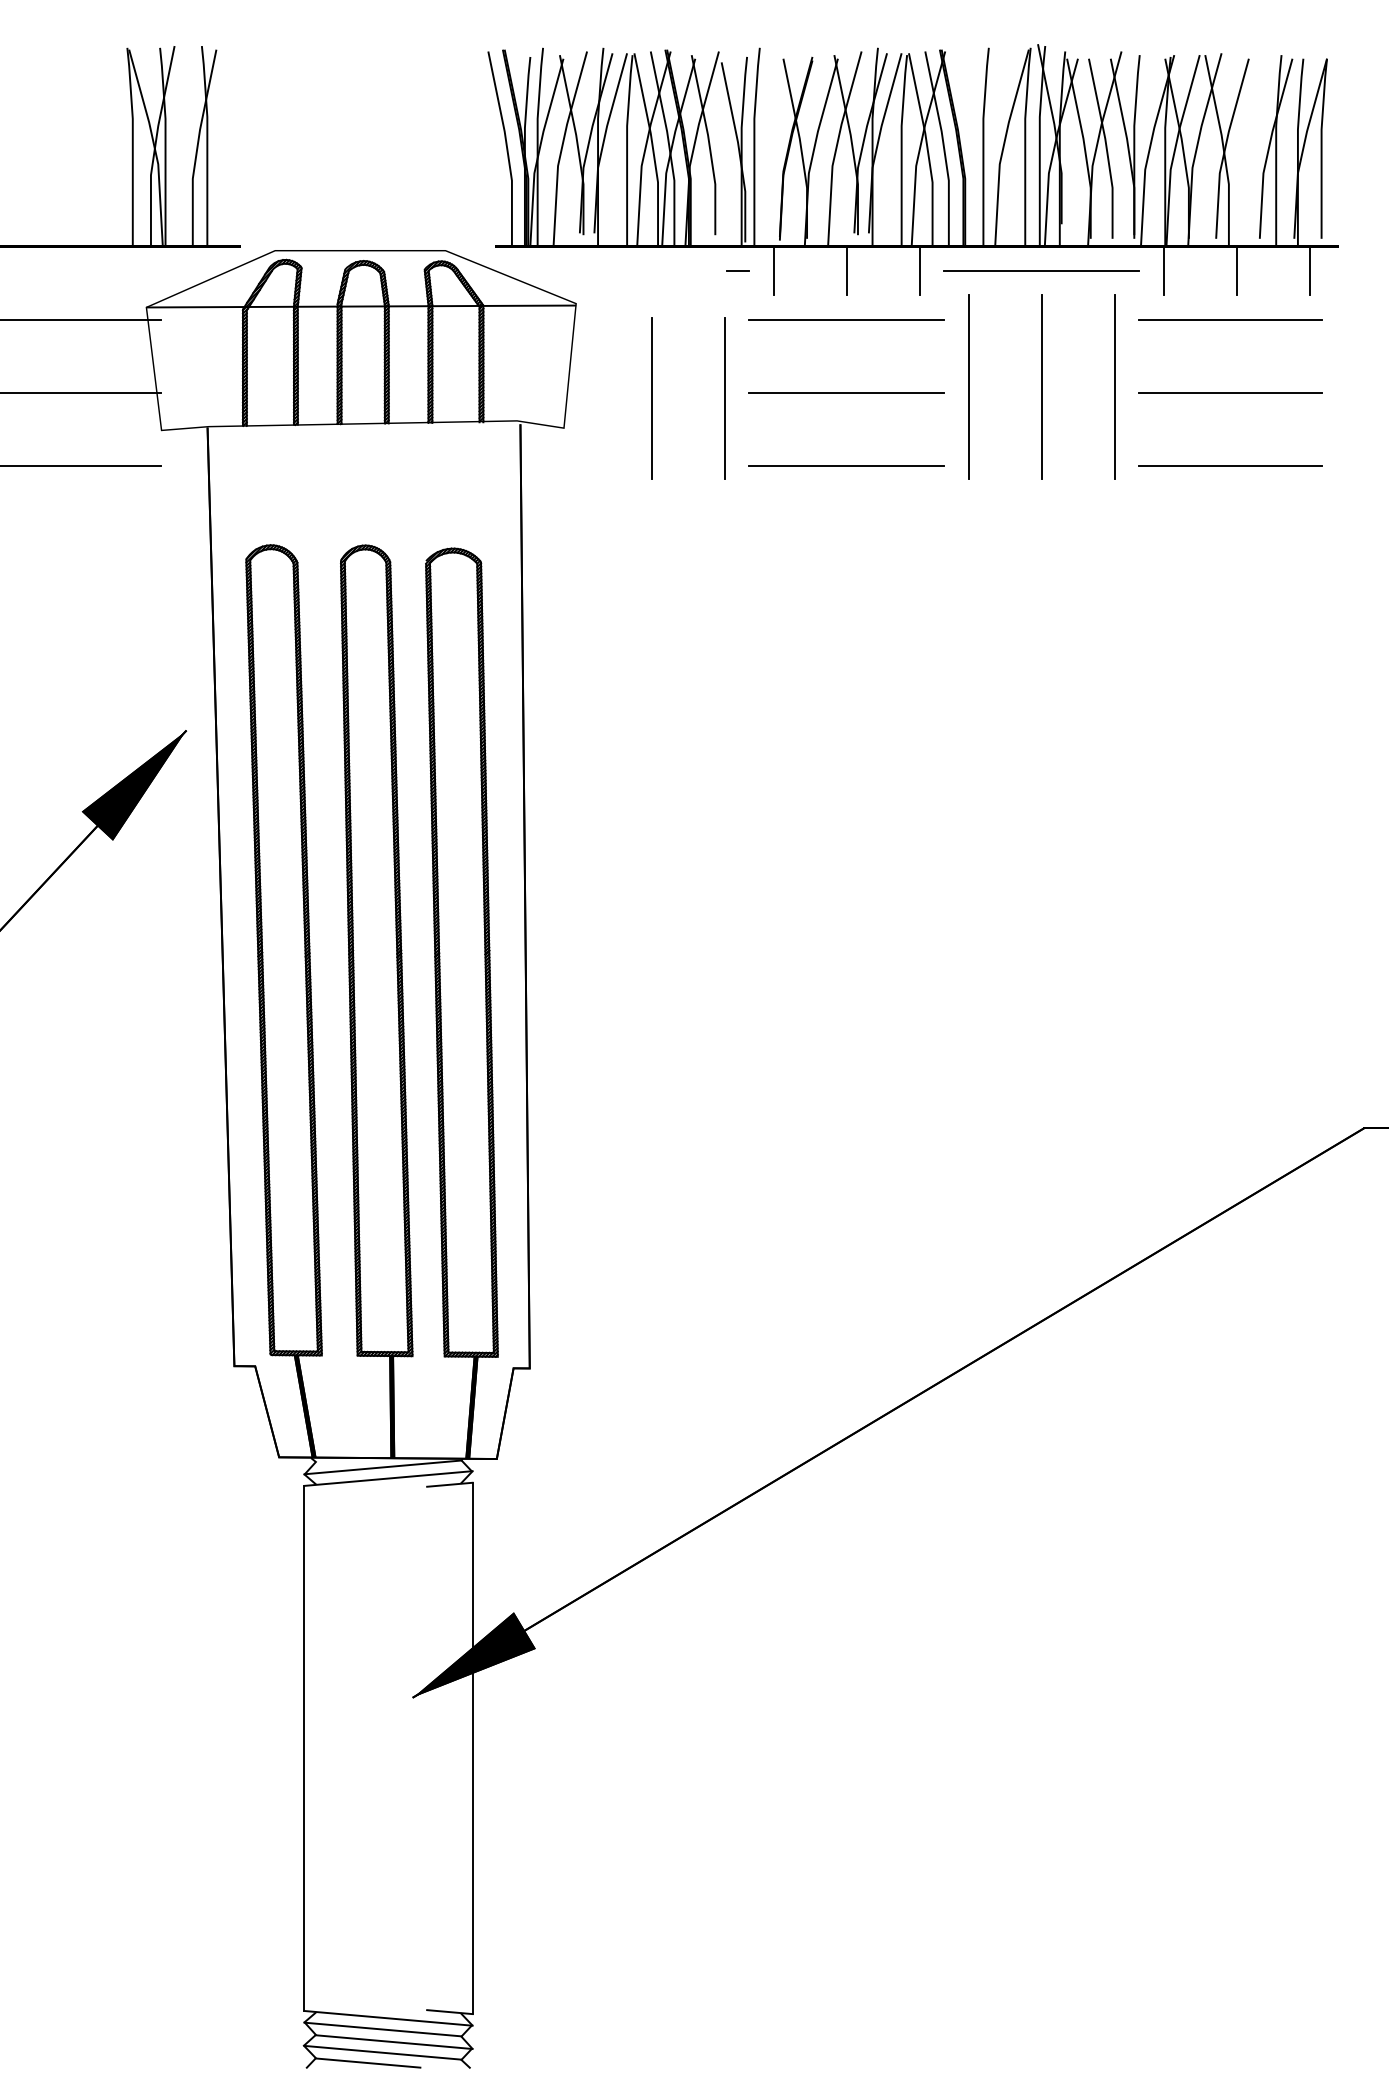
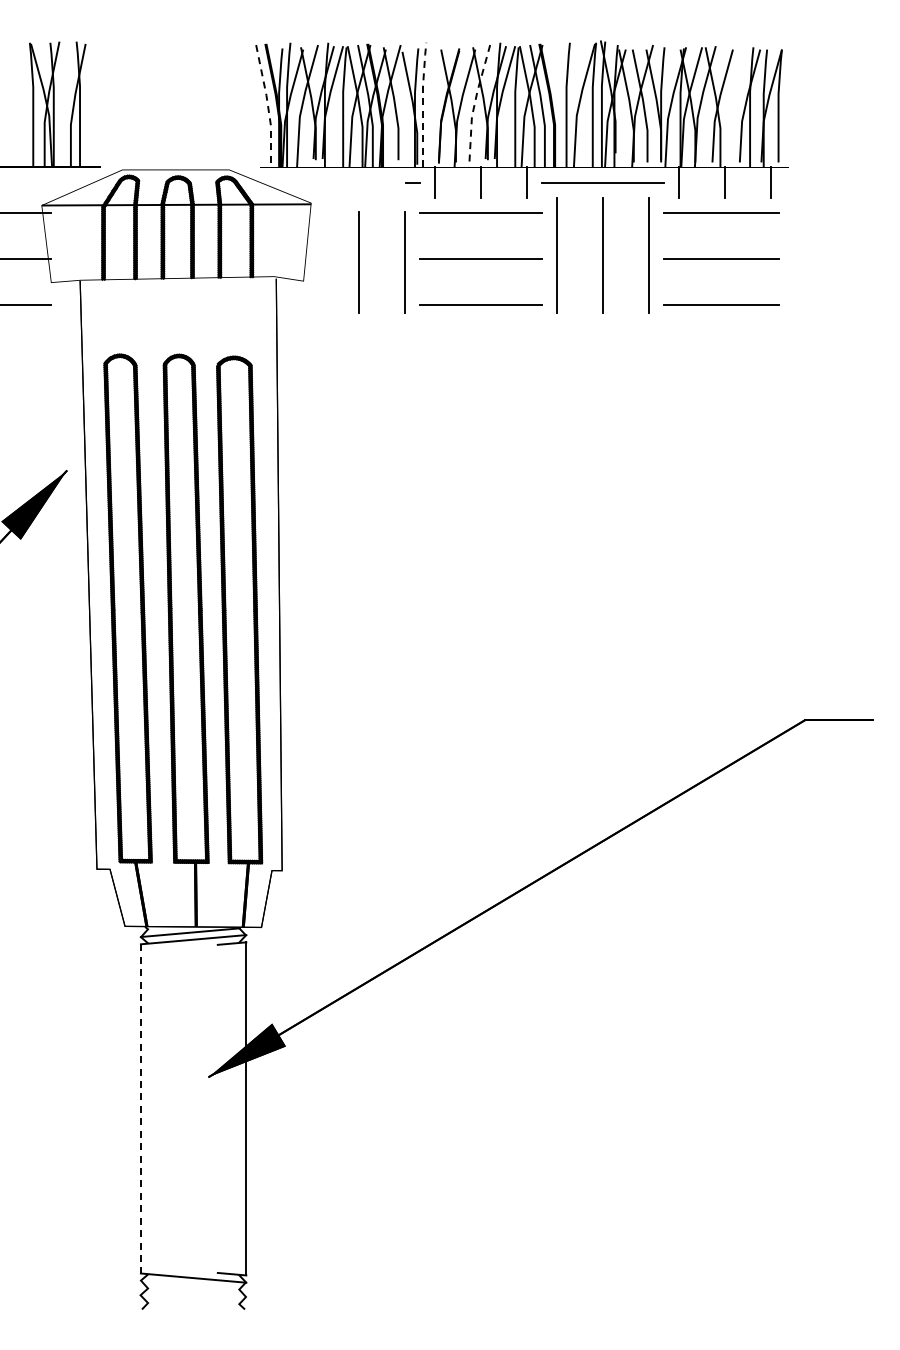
line: (753, 144) -> (422, 103), solid -> dashed
line: (506, 147) -> (267, 105), solid -> dashed
line: (836, 147) -> (474, 105), solid -> dashed
line: (303, 1747) -> (140, 1108), solid -> dashed
line: (381, 2028) -> (189, 1284), removed
line: (393, 2041) -> (196, 1292), removed
line: (381, 2052) -> (189, 1299), removed
line: (367, 2063) -> (180, 1306), removed

